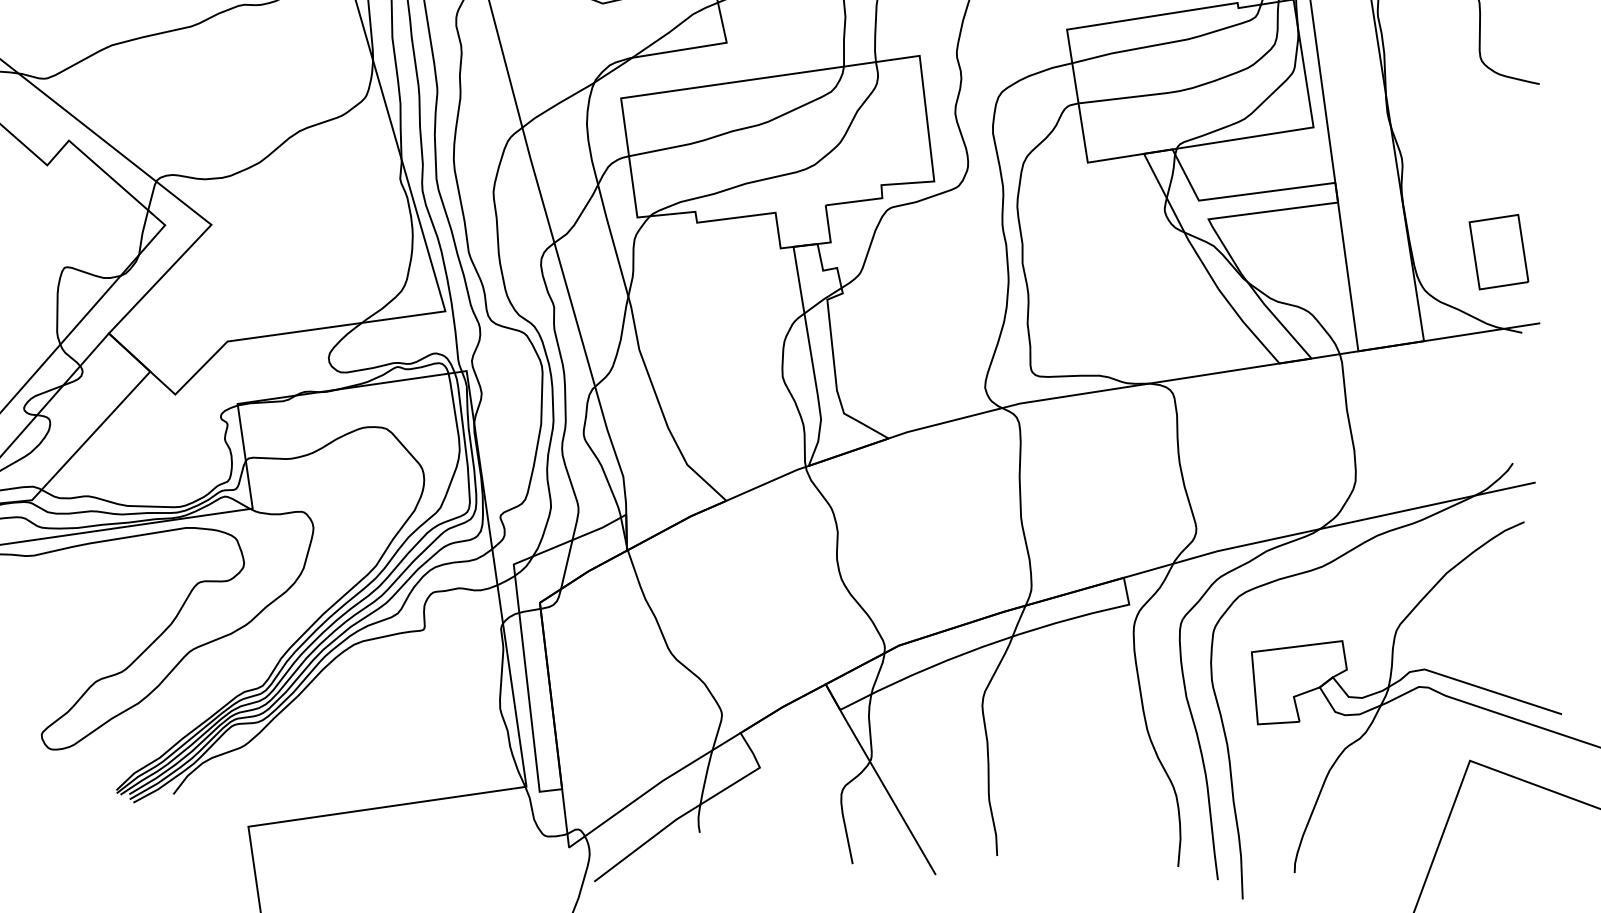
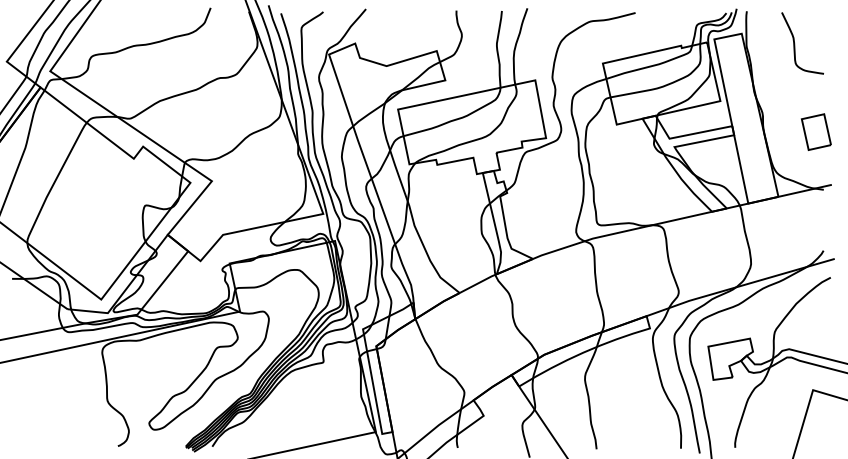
part: (1497, 250) -> (815, 131), moved

